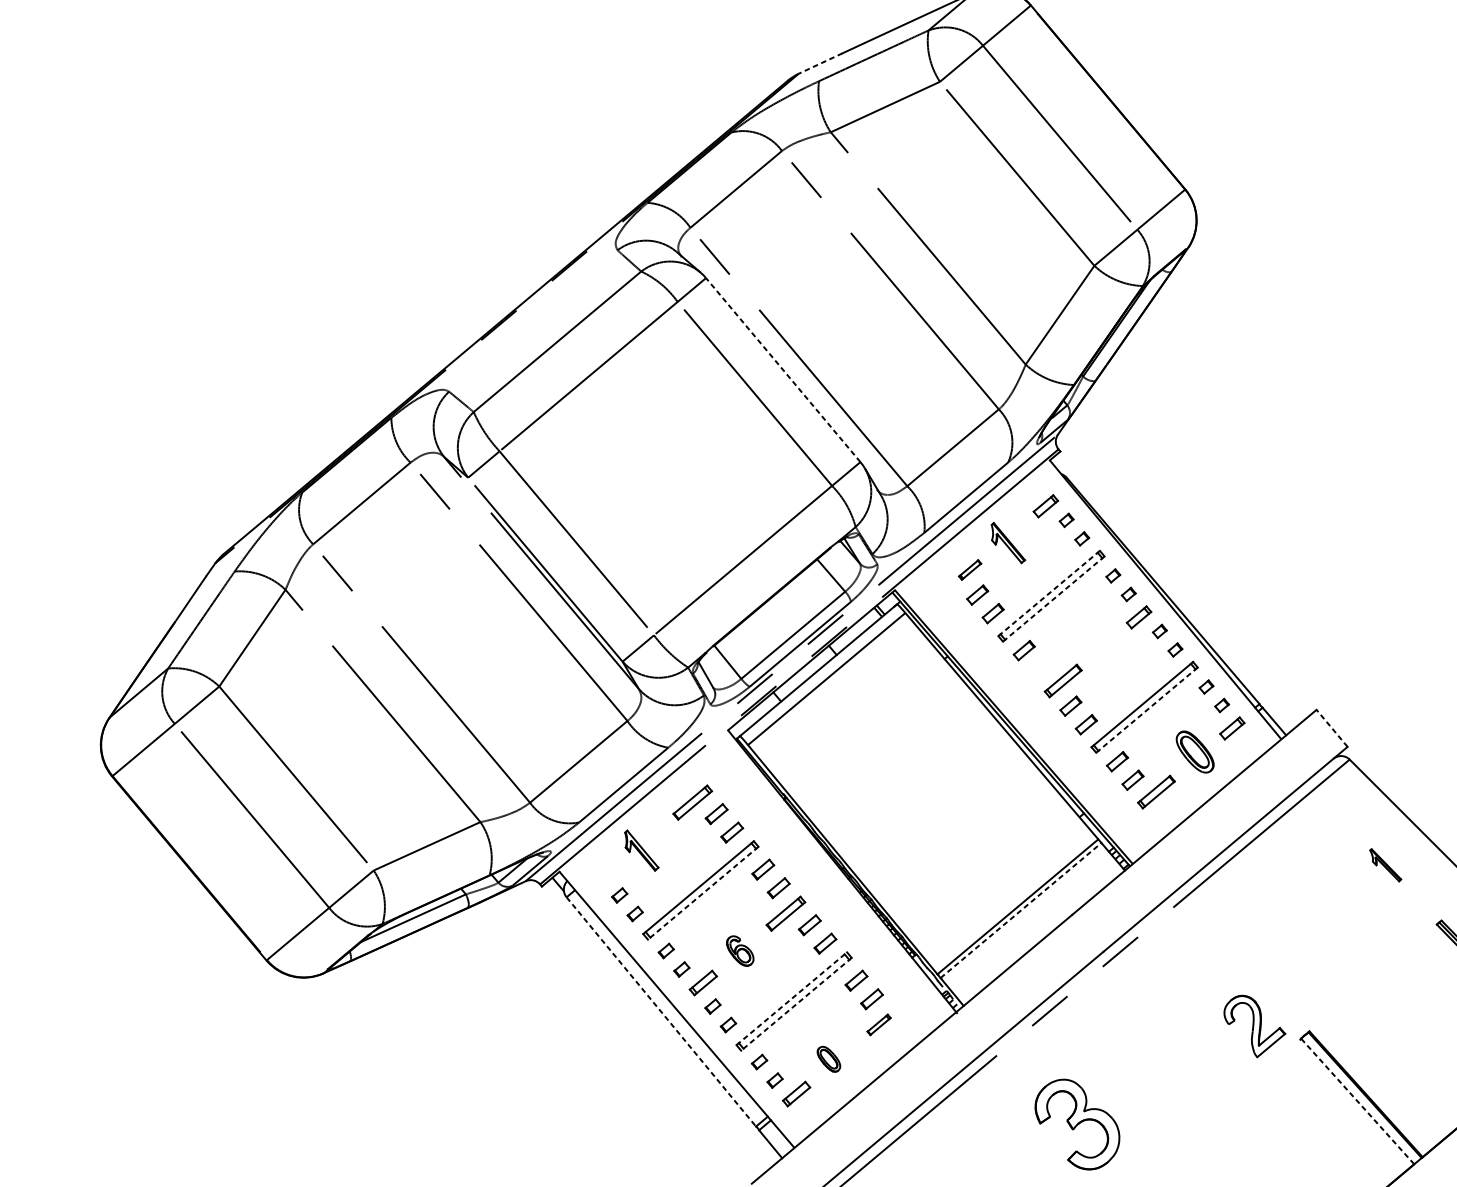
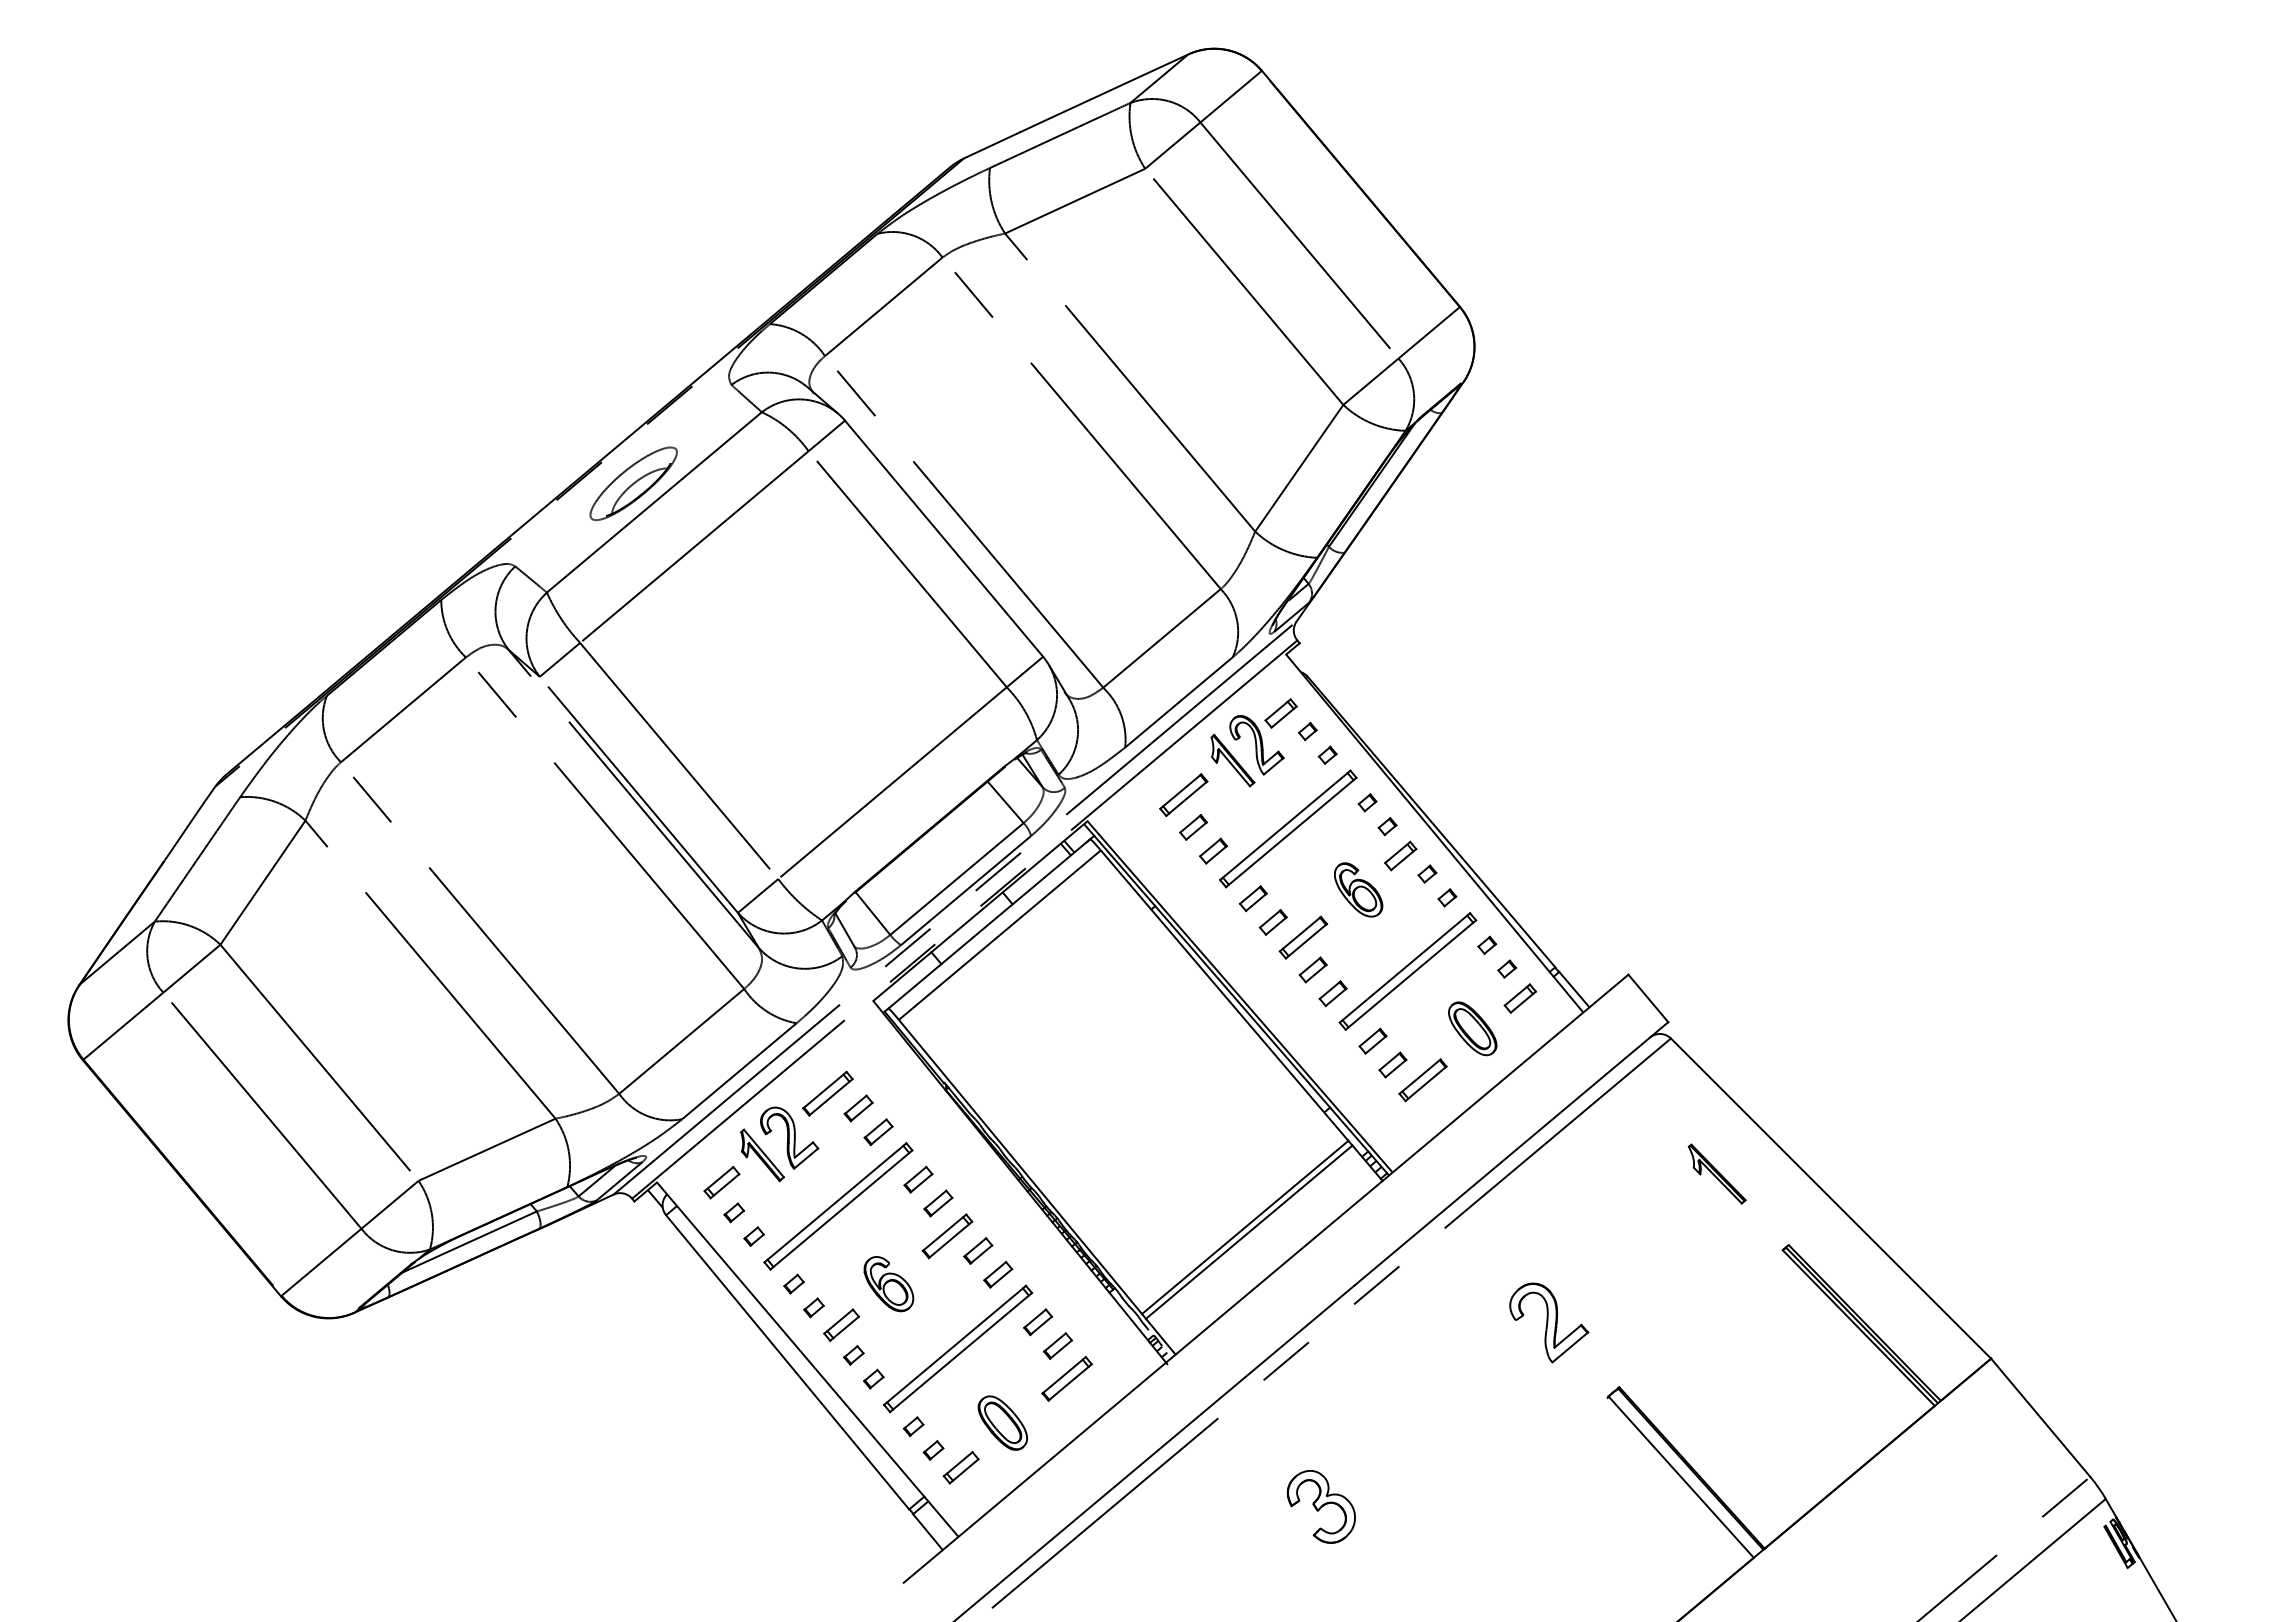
line: (820, 63) -> (991, 145), dashed -> solid
part: (541, 327) -> (633, 483), added
line: (782, 369) -> (943, 538), dashed -> solid
part: (1026, 531) -> (1256, 745), added
part: (969, 570) -> (1183, 795), size x1.67
line: (1049, 593) -> (1285, 825), dashed -> solid
line: (1053, 599) -> (1290, 832), dashed -> solid
part: (1106, 643) -> (1358, 889), added
part: (1039, 669) -> (1272, 922), added
line: (1146, 710) -> (1410, 975), dashed -> solid
line: (1332, 728) -> (1648, 998), dashed -> solid
part: (662, 836) -> (789, 1137), added
part: (1385, 864) -> (1716, 1173), size x1.43
part: (609, 871) -> (721, 1182), added
line: (703, 892) -> (841, 1209), dashed -> solid
line: (1021, 910) -> (1249, 1232), dashed -> solid
part: (739, 951) -> (888, 1284), size x1.43
line: (792, 998) -> (955, 1345), dashed -> solid
line: (796, 1004) -> (961, 1352), dashed -> solid
line: (661, 1012) -> (787, 1362), dashed -> solid
part: (878, 1024) -> (1066, 1378), size x1.67
part: (1255, 1026) -> (1549, 1322), moved
part: (828, 1058) -> (1002, 1422), size x1.67
line: (1357, 1101) -> (1681, 1477), dashed -> solid
part: (1076, 1124) -> (1320, 1506), size x0.62

